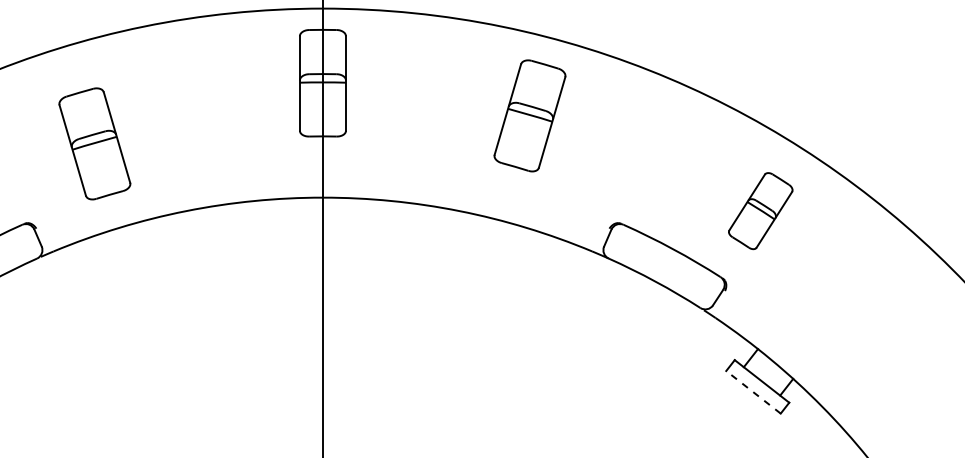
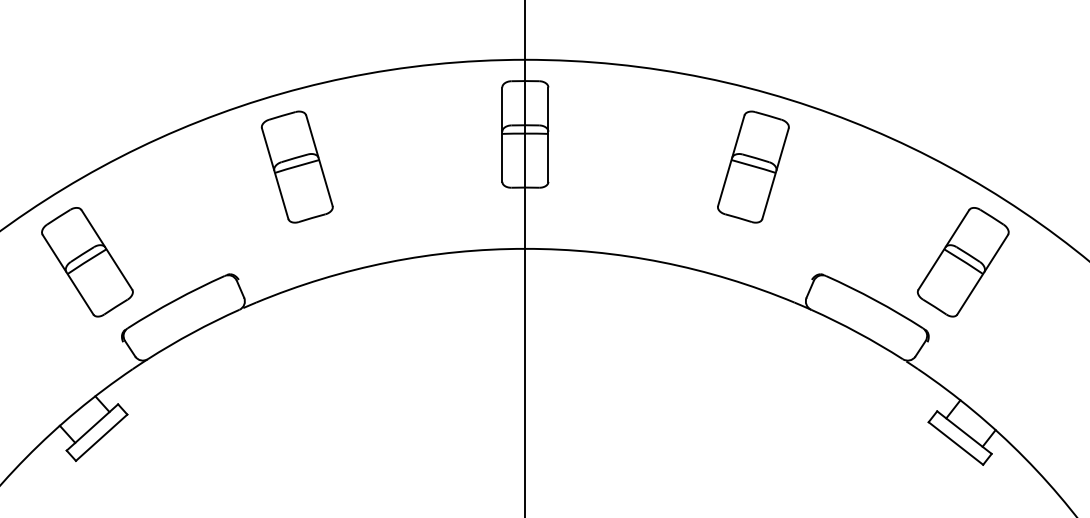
part: (530, 115) -> (753, 166), moved
part: (94, 143) -> (296, 166), moved
part: (760, 211) -> (962, 262), size x1.43
line: (753, 392) -> (955, 443), dashed -> solid

